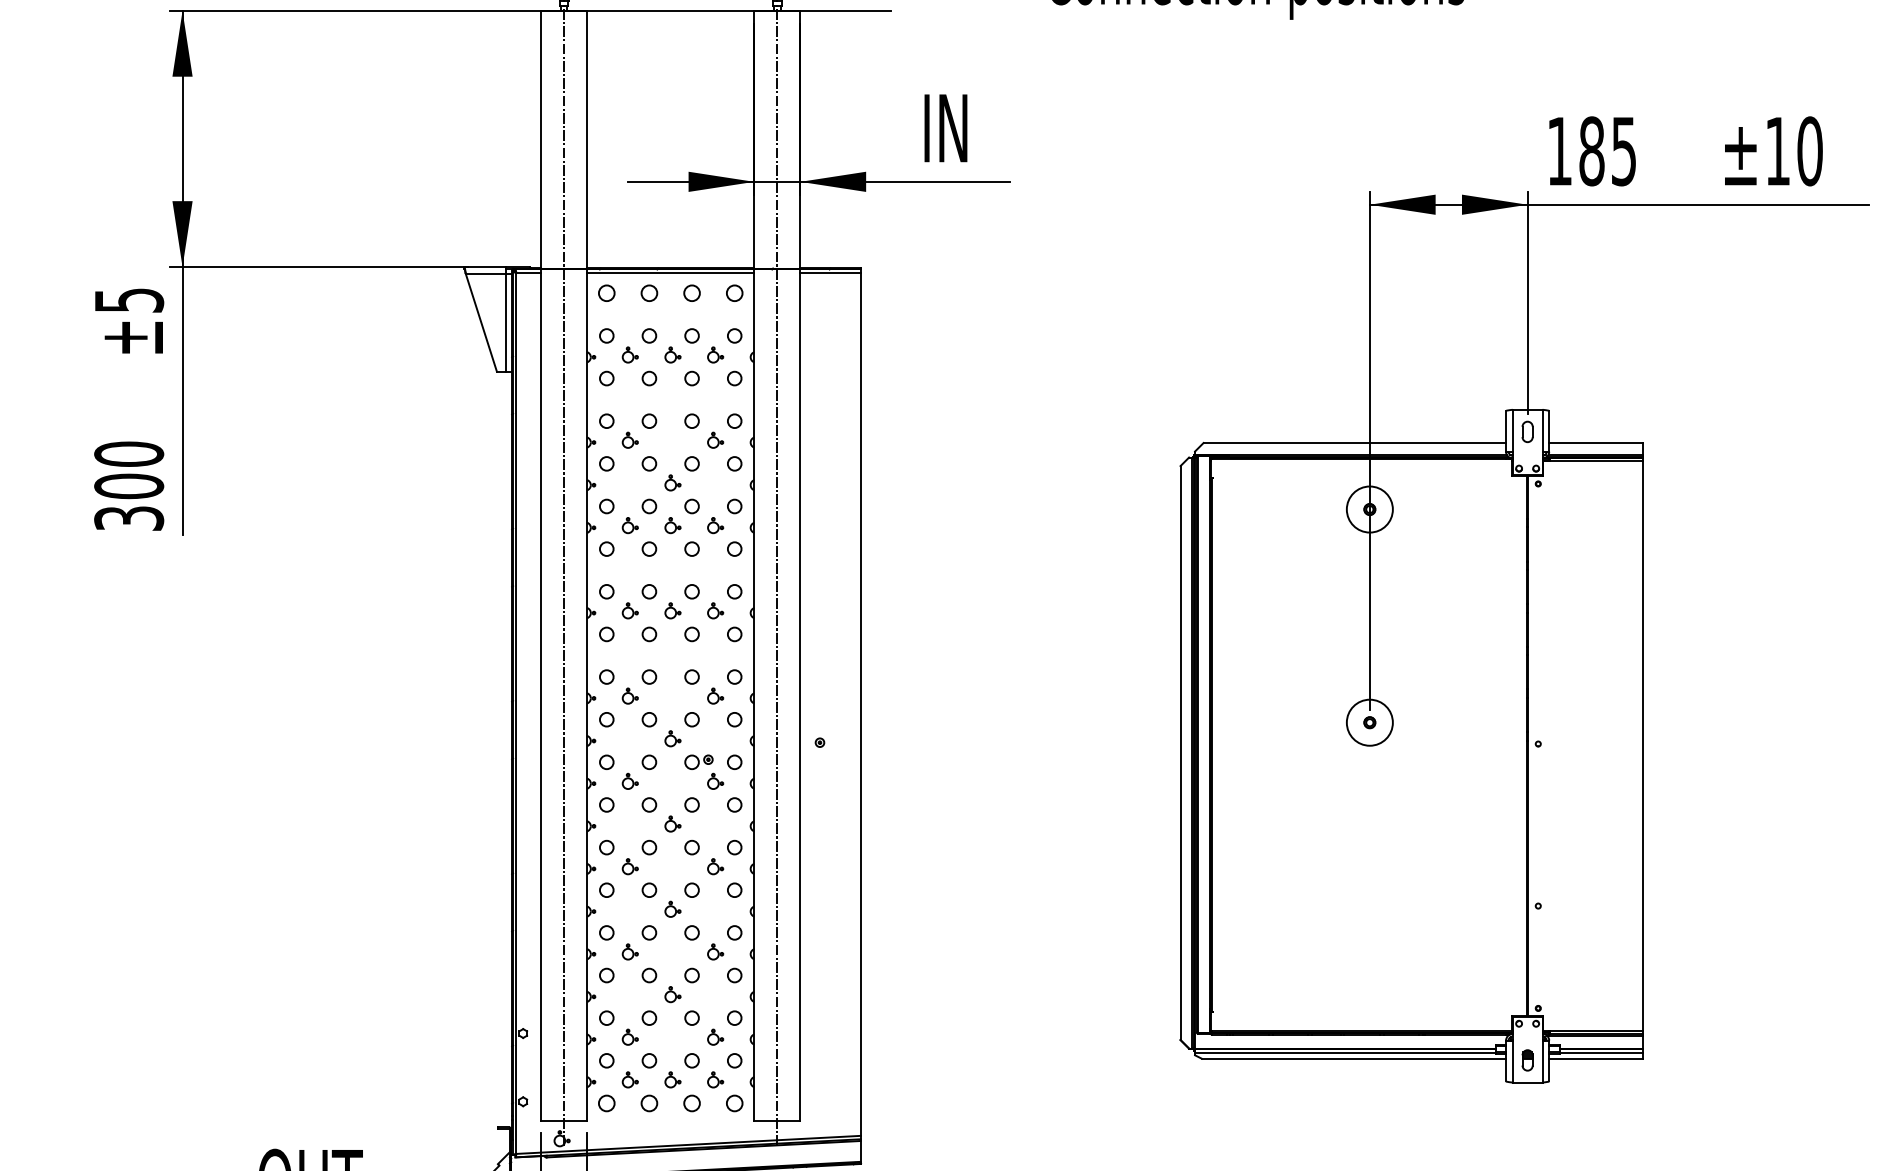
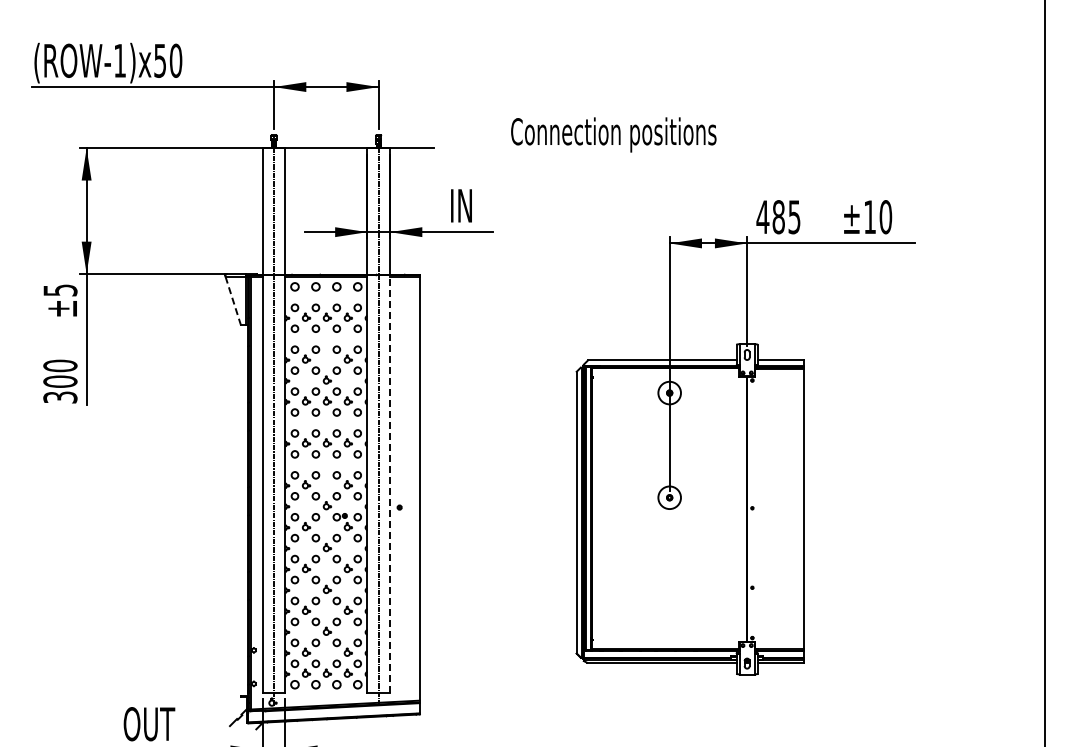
text: (1558, 149) -> (762, 216), 185 -> 485
line: (481, 320) -> (233, 300), solid -> dashed
line: (801, 695) -> (390, 484), solid -> dashed

